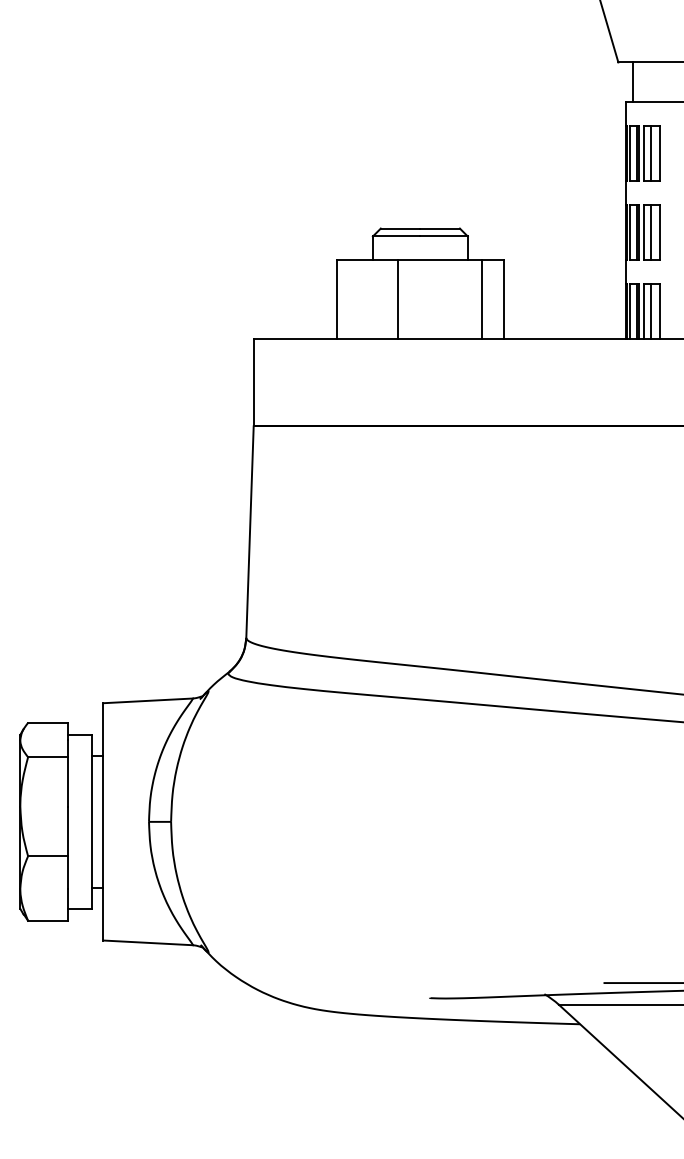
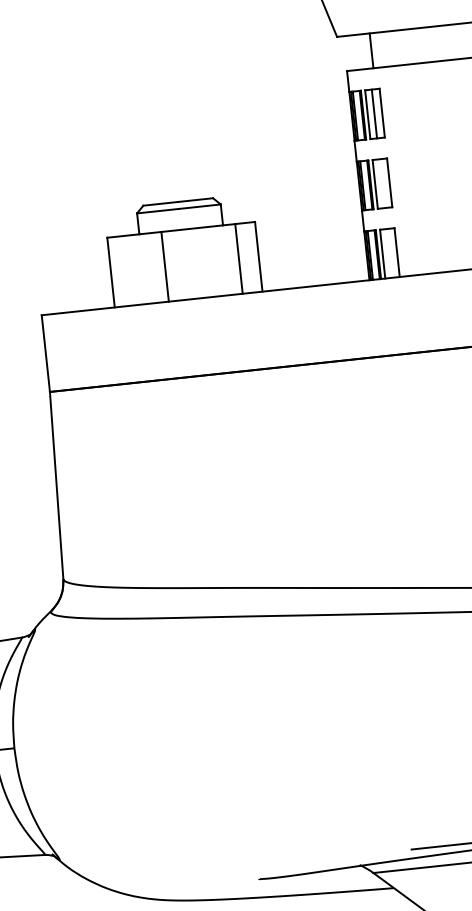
line: (633, 82) -> (371, 51), moved
line: (651, 232) -> (382, 183), removed
line: (651, 311) -> (389, 253), removed

